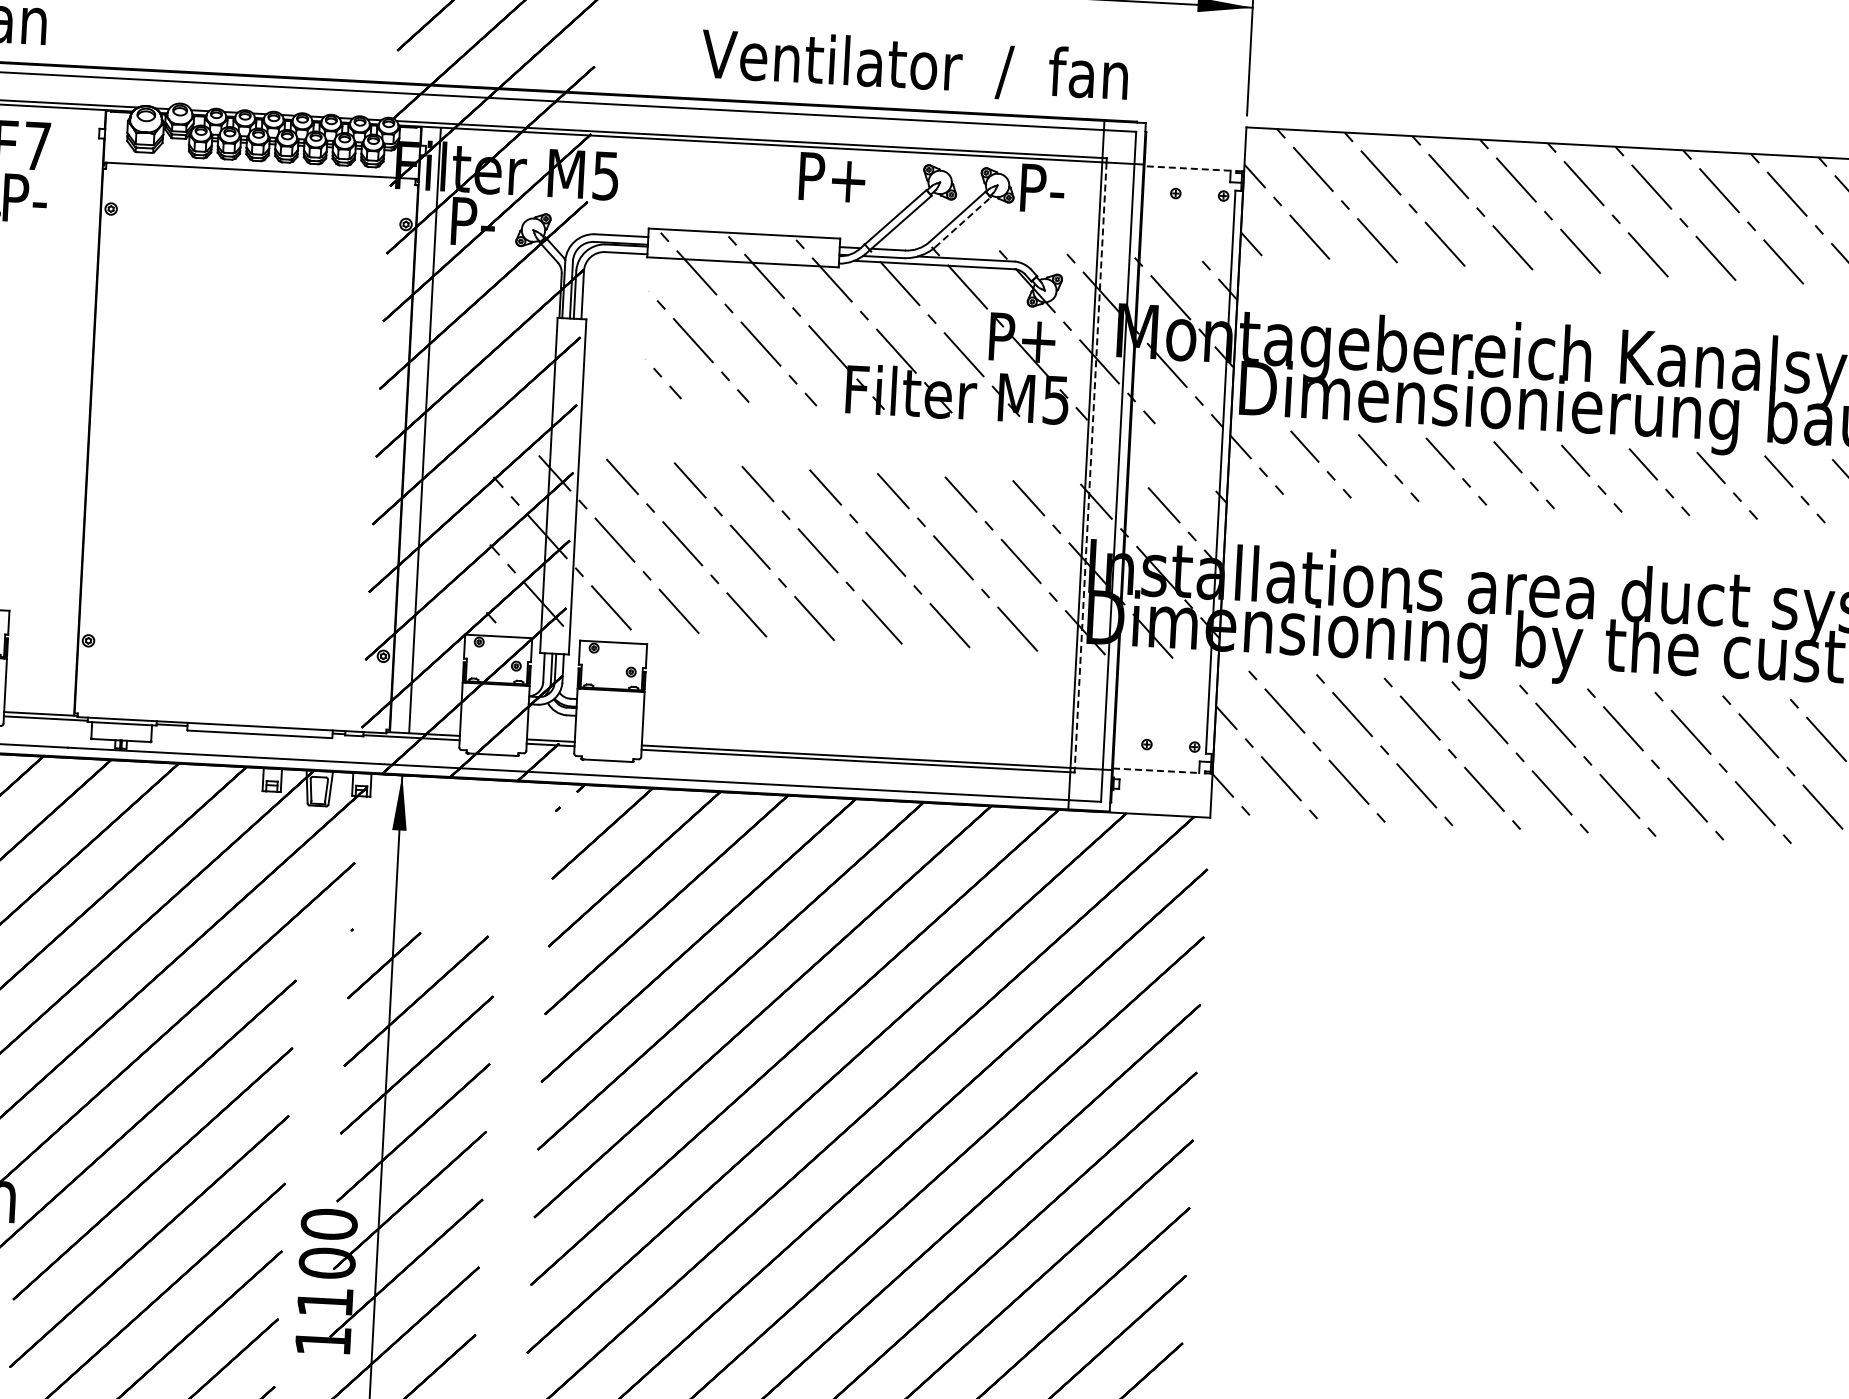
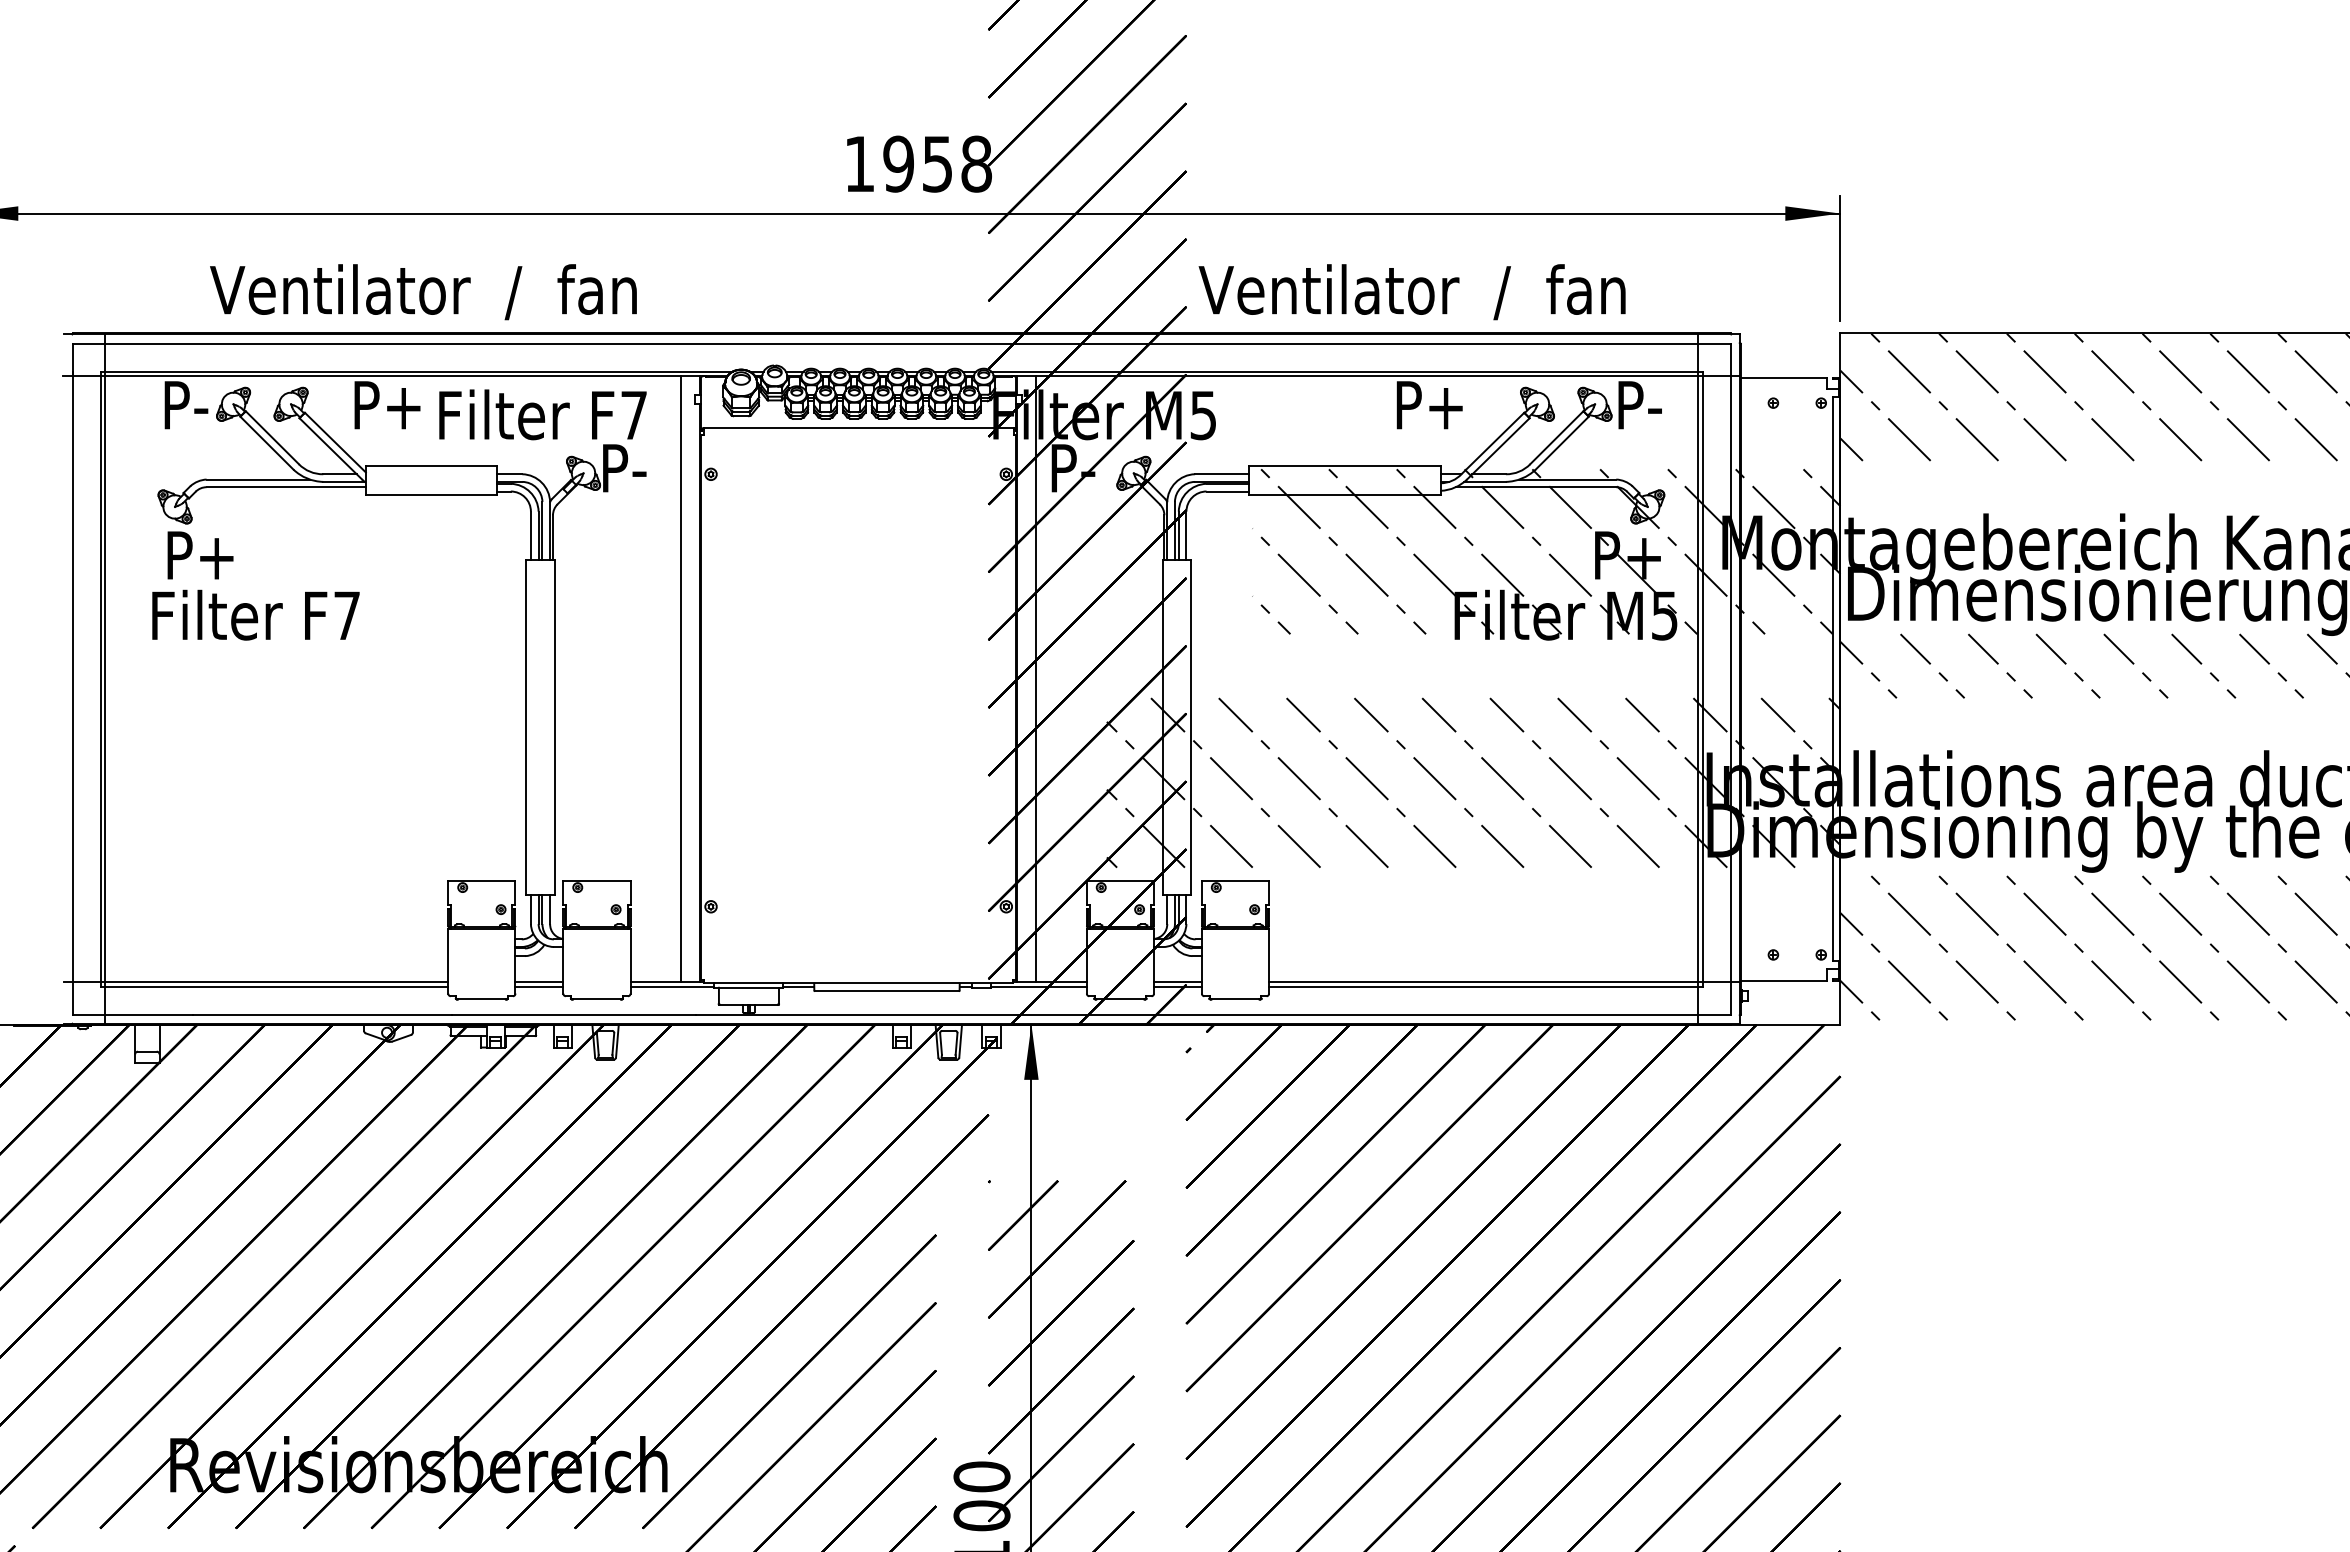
text: (914, 67) -> (1411, 292), moved
line: (1187, 168) -> (1783, 377), dashed -> solid
line: (963, 222) -> (1562, 443), dashed -> solid
line: (70, 412) -> (681, 679), added
line: (1090, 465) -> (1702, 679), dashed -> solid
line: (1156, 770) -> (1784, 980), dashed -> solid

